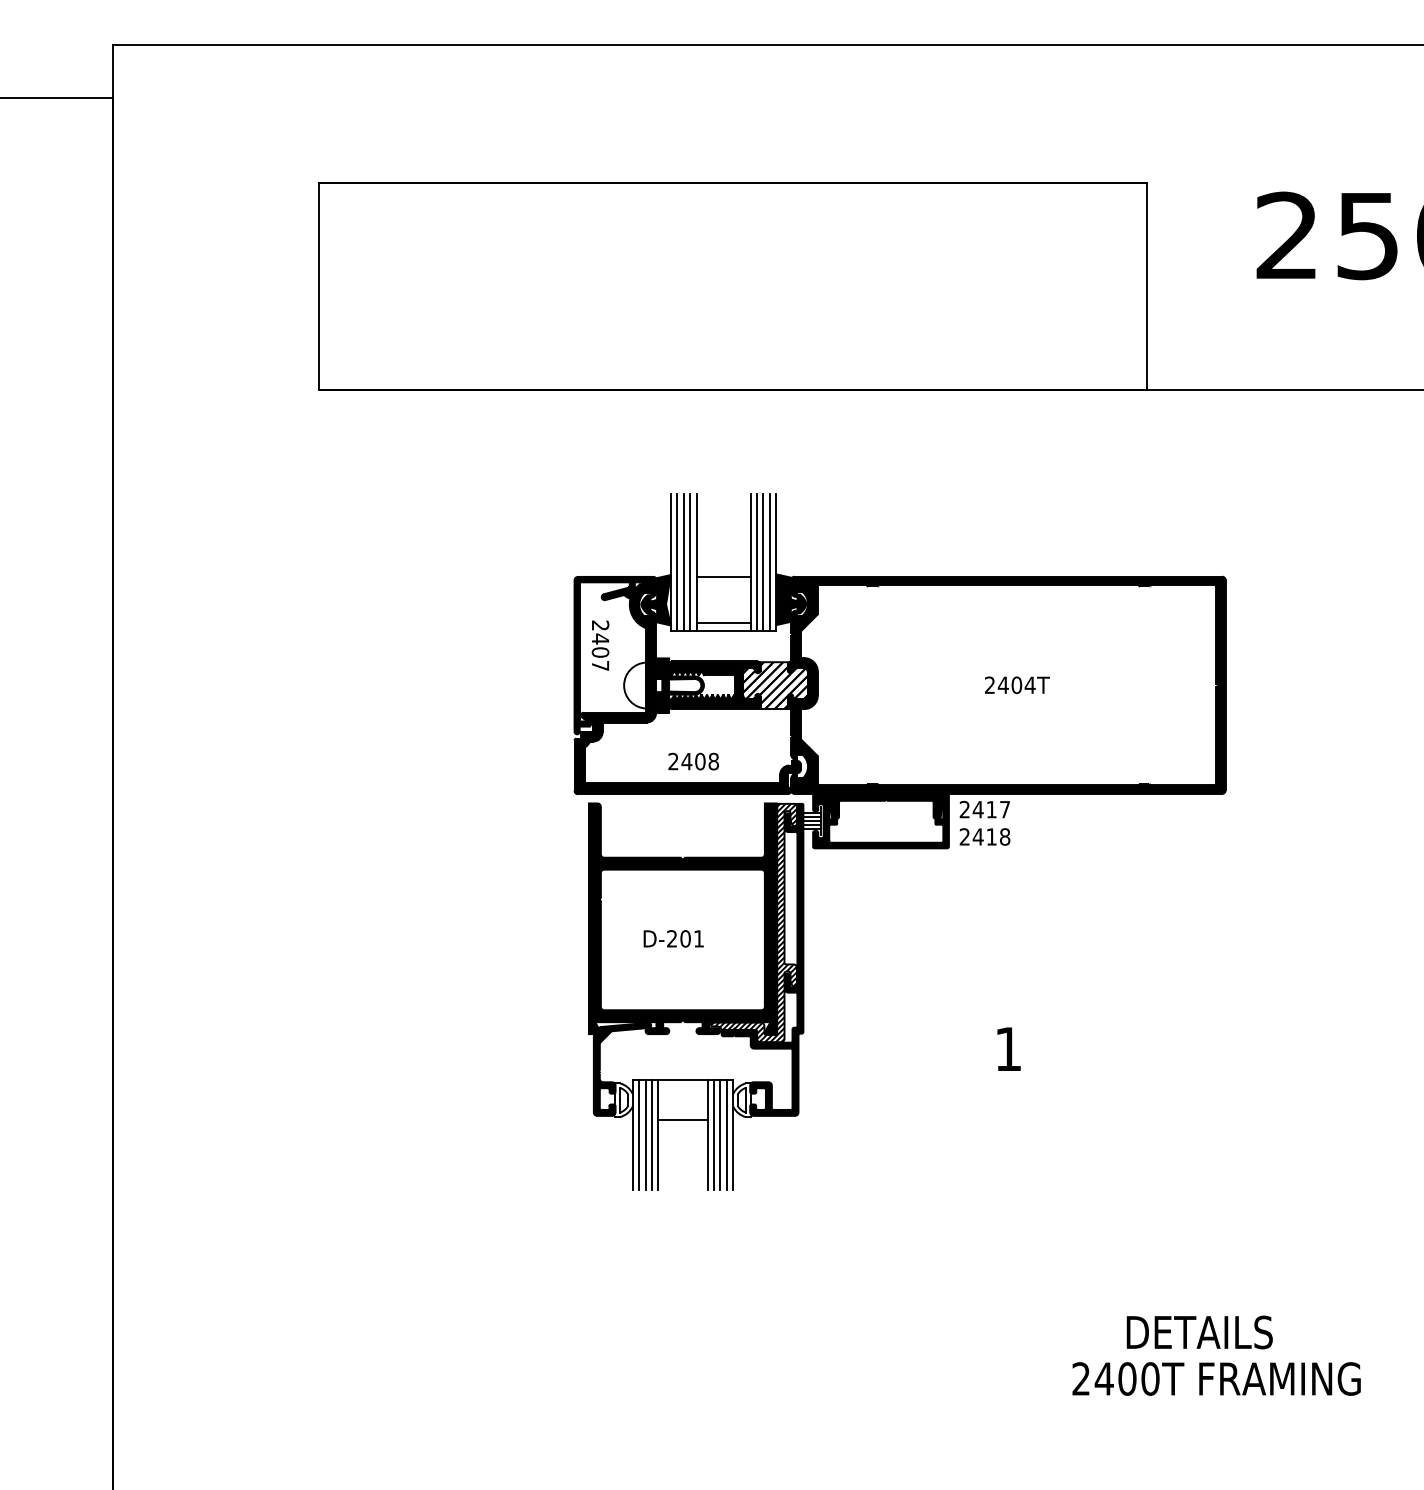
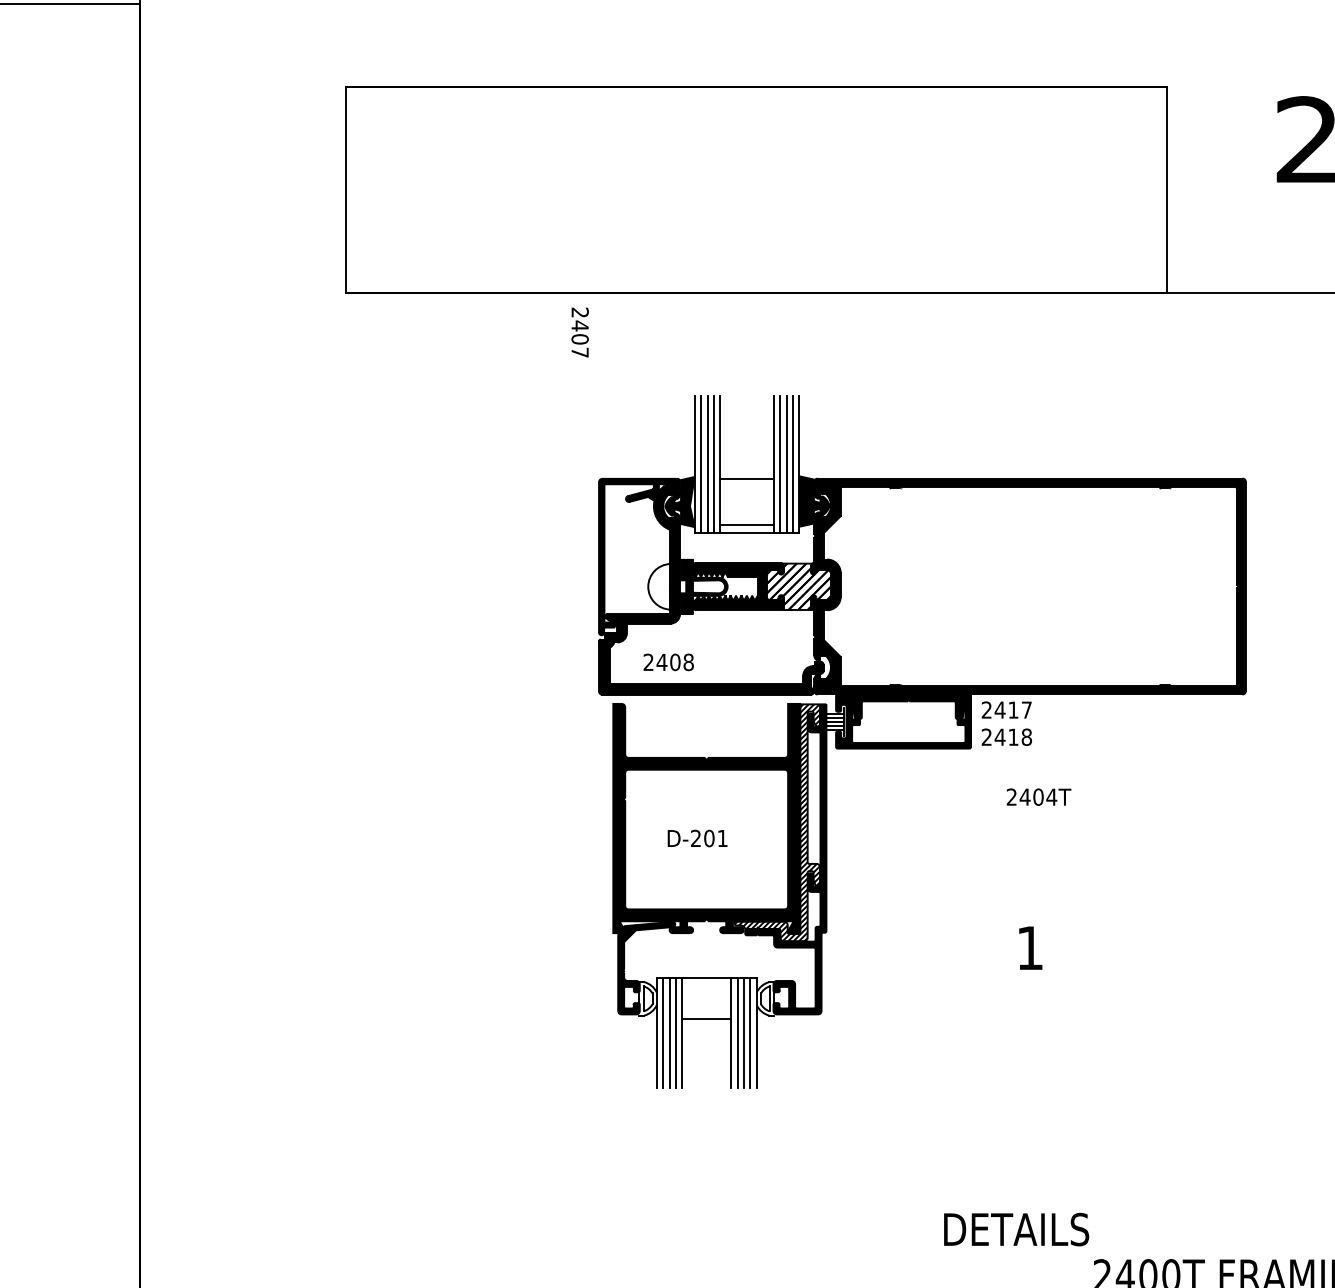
text: (600, 645) -> (580, 332), moved
text: (1017, 685) -> (1039, 797), moved
text: (693, 761) -> (668, 662), moved
text: (1199, 1332) -> (1016, 1229), moved

